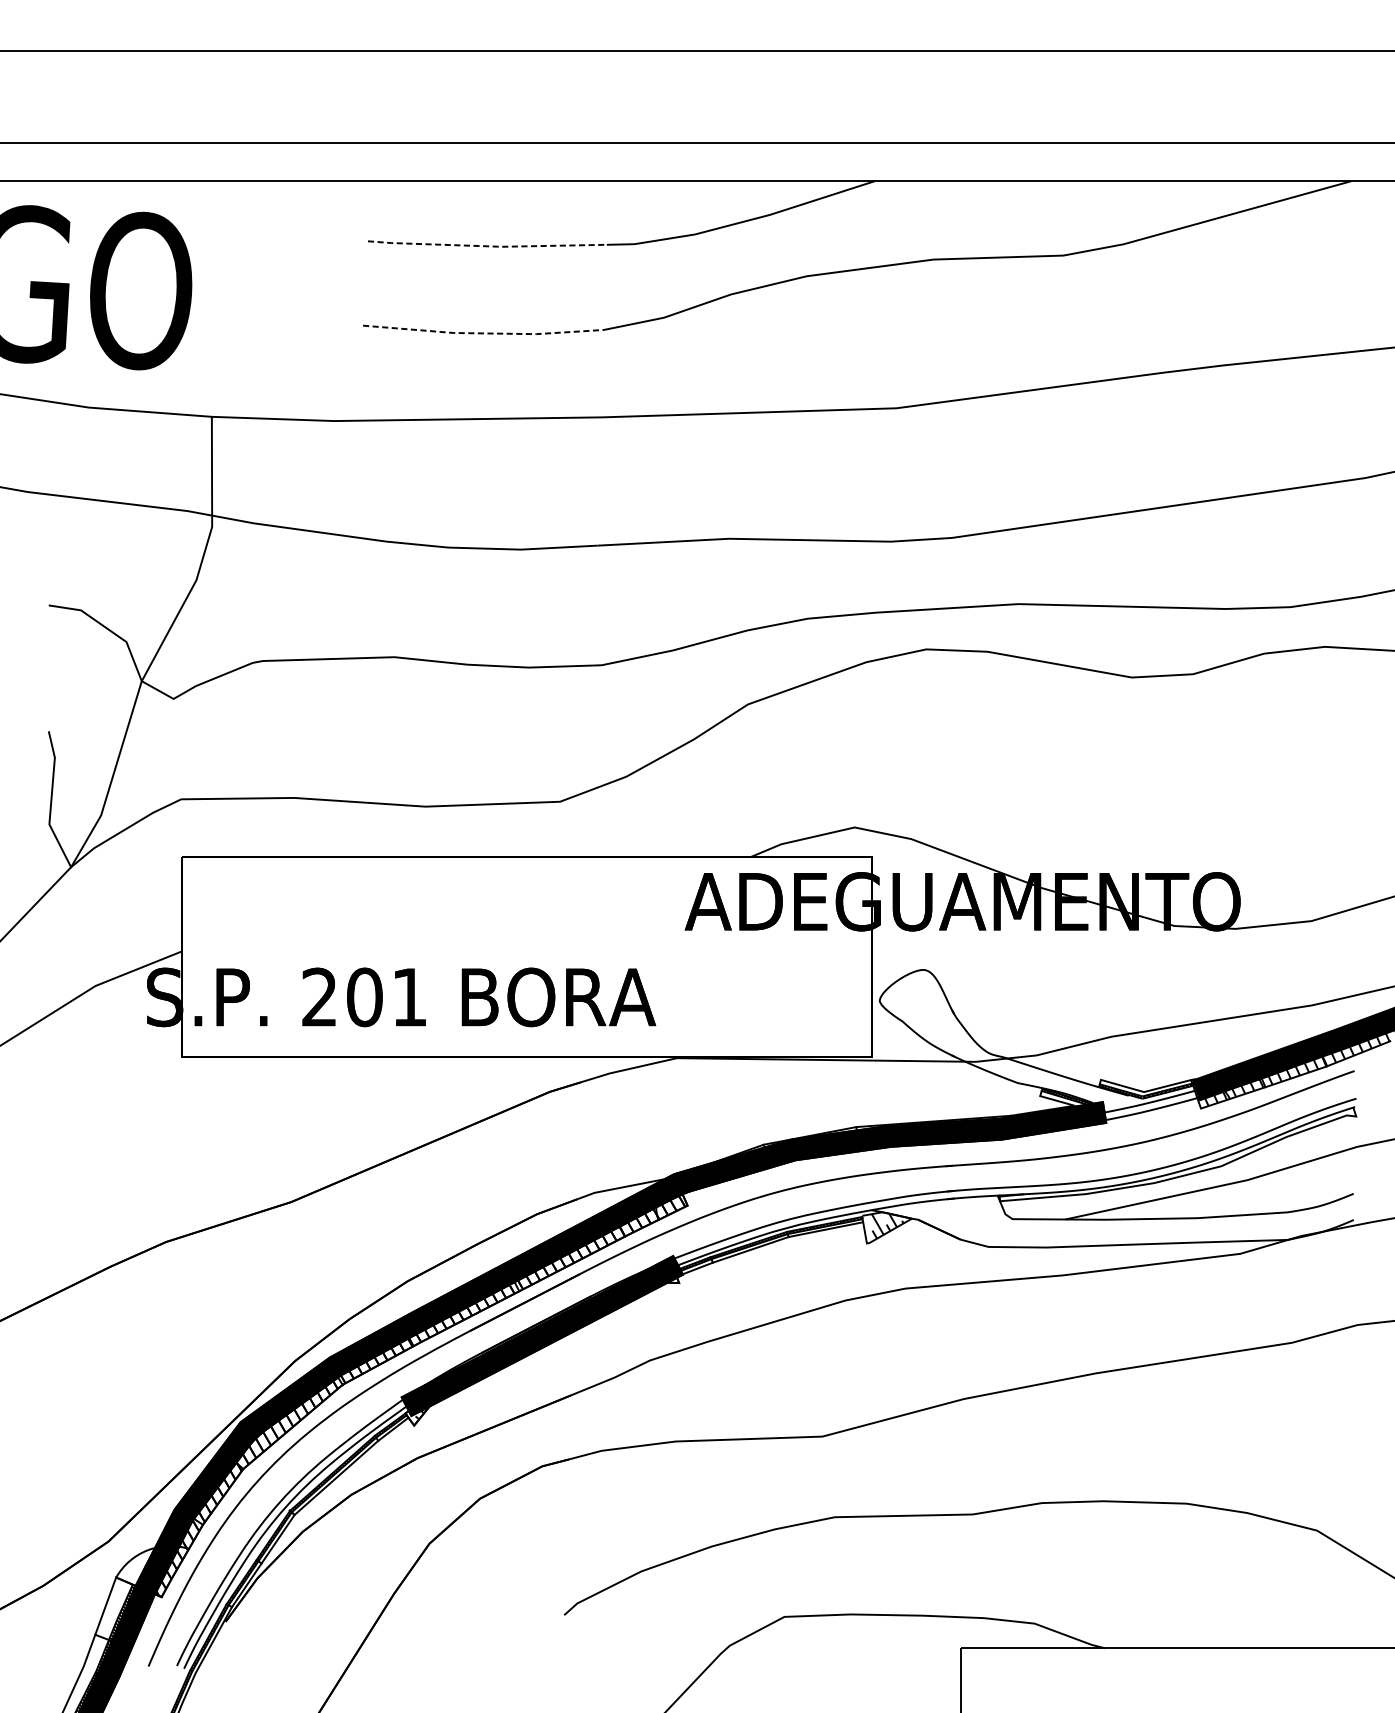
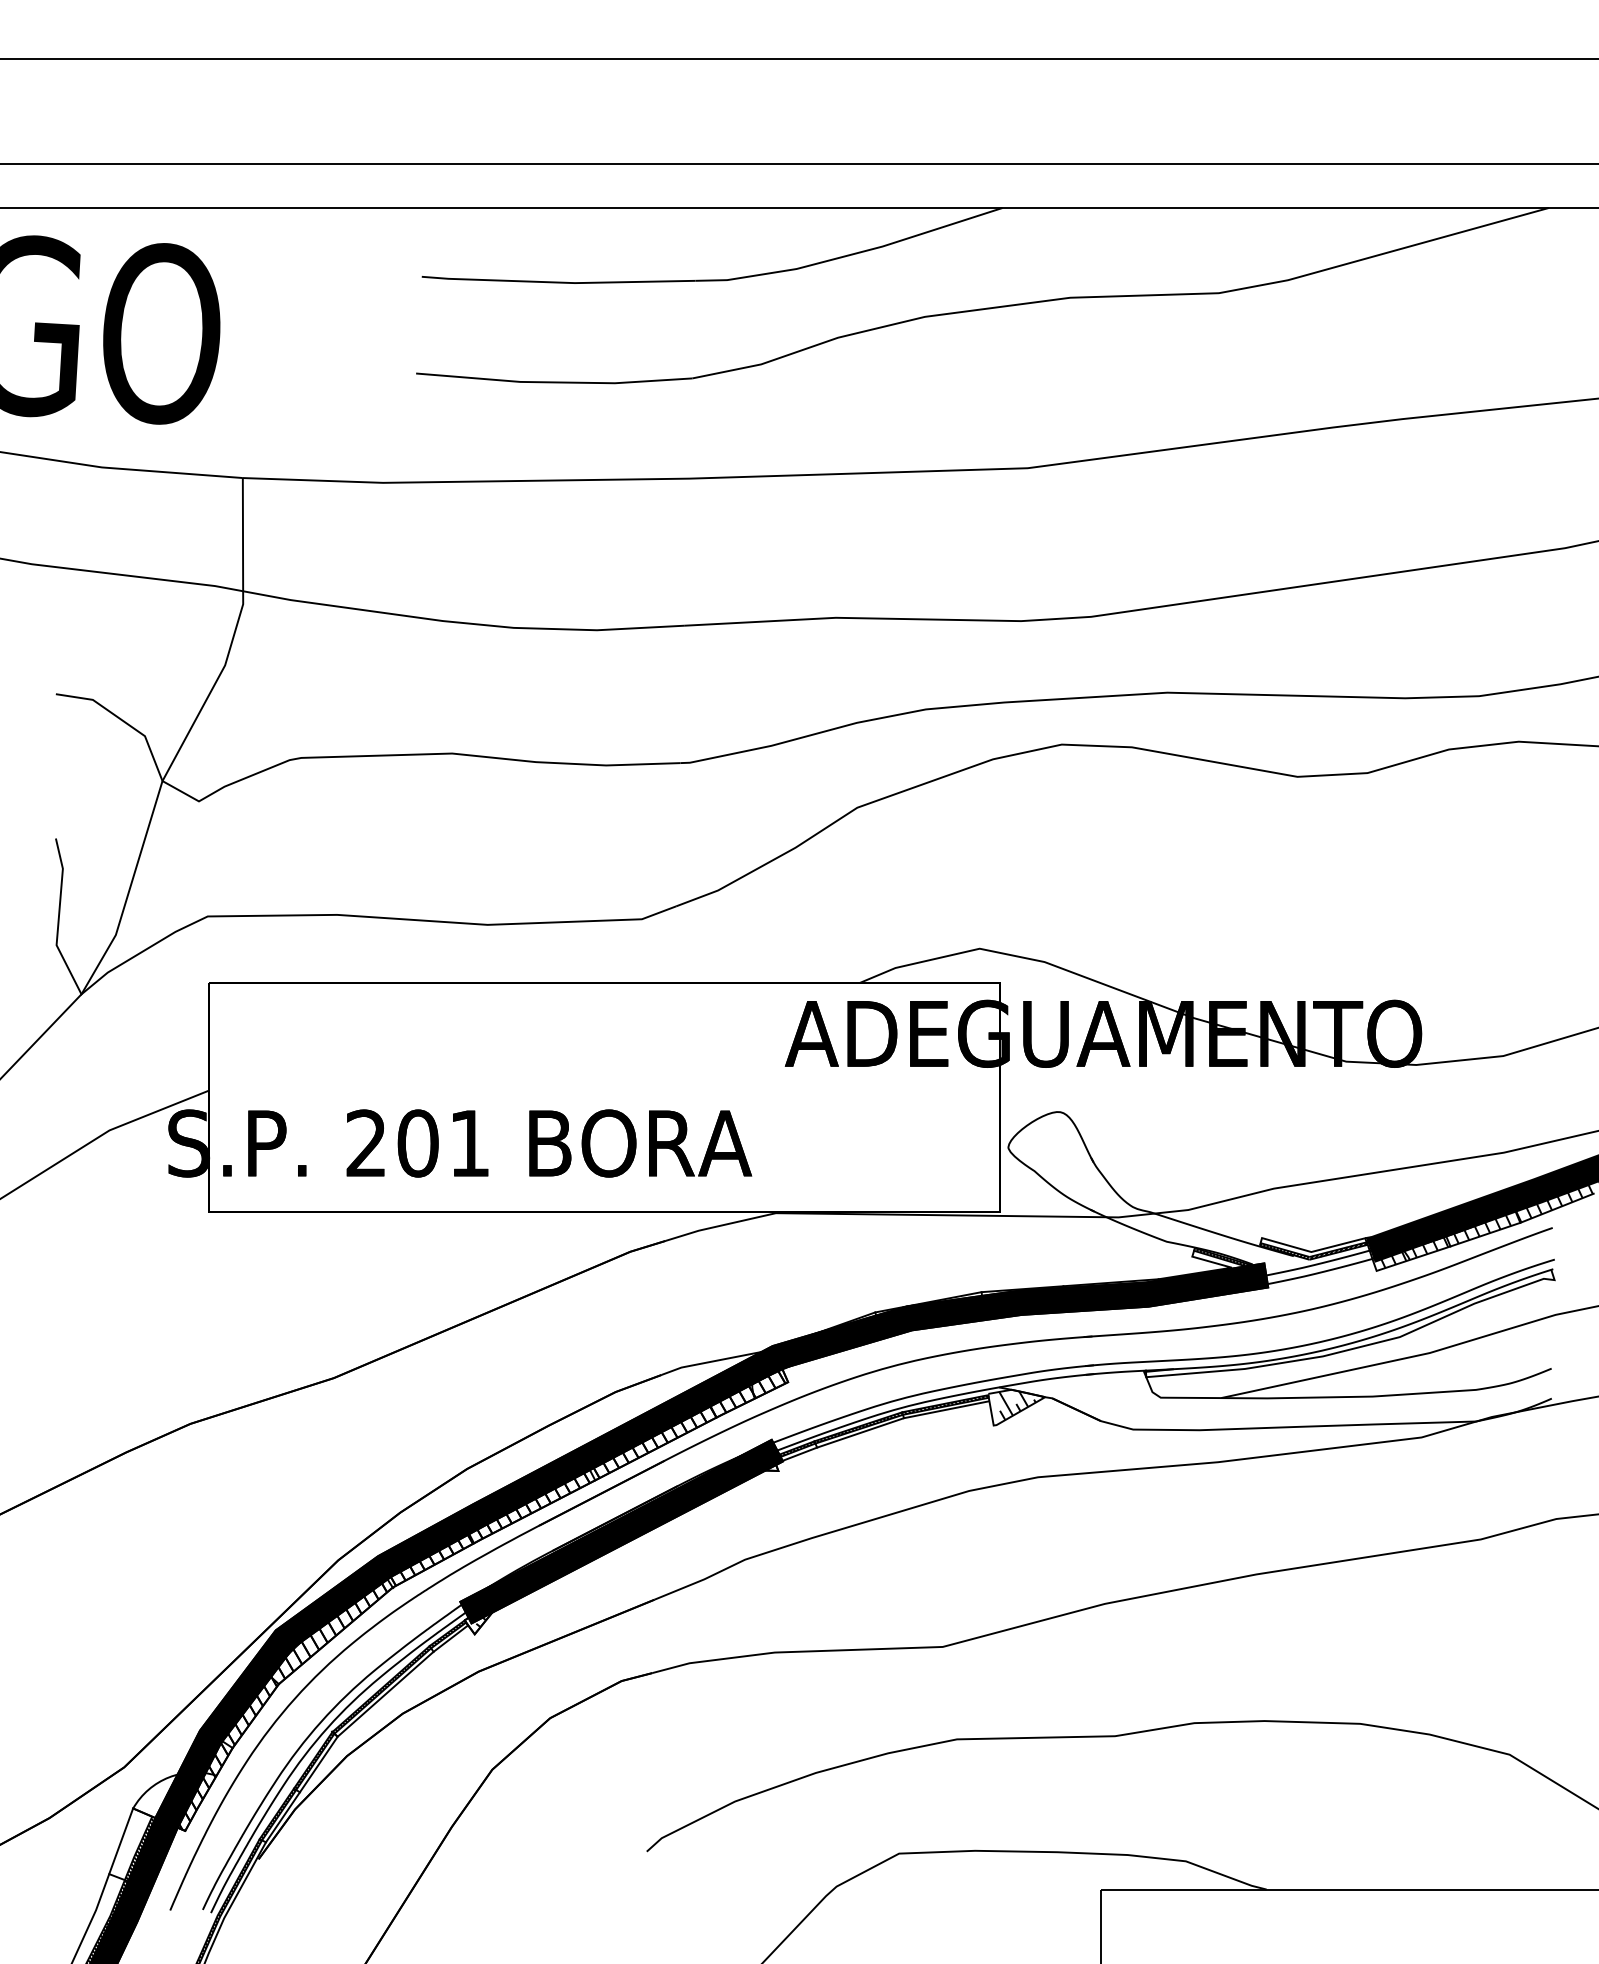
line: (488, 246) -> (559, 282), dashed -> solid
line: (483, 333) -> (554, 382), dashed -> solid

